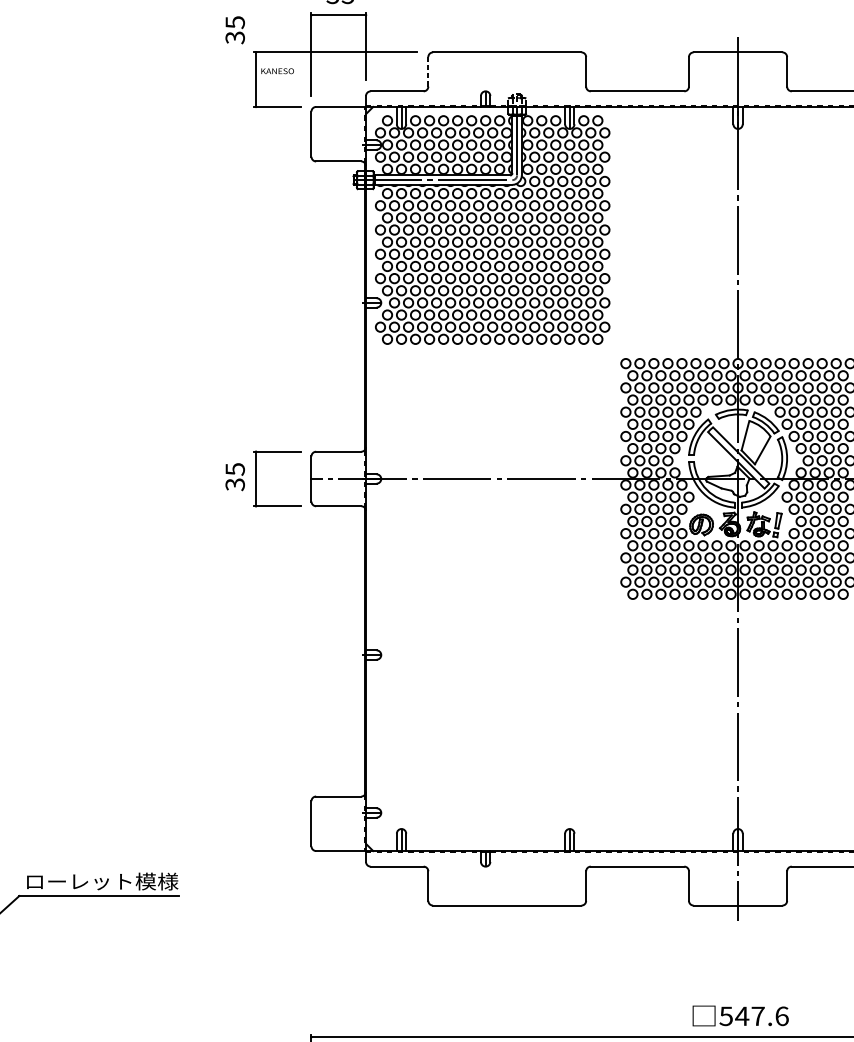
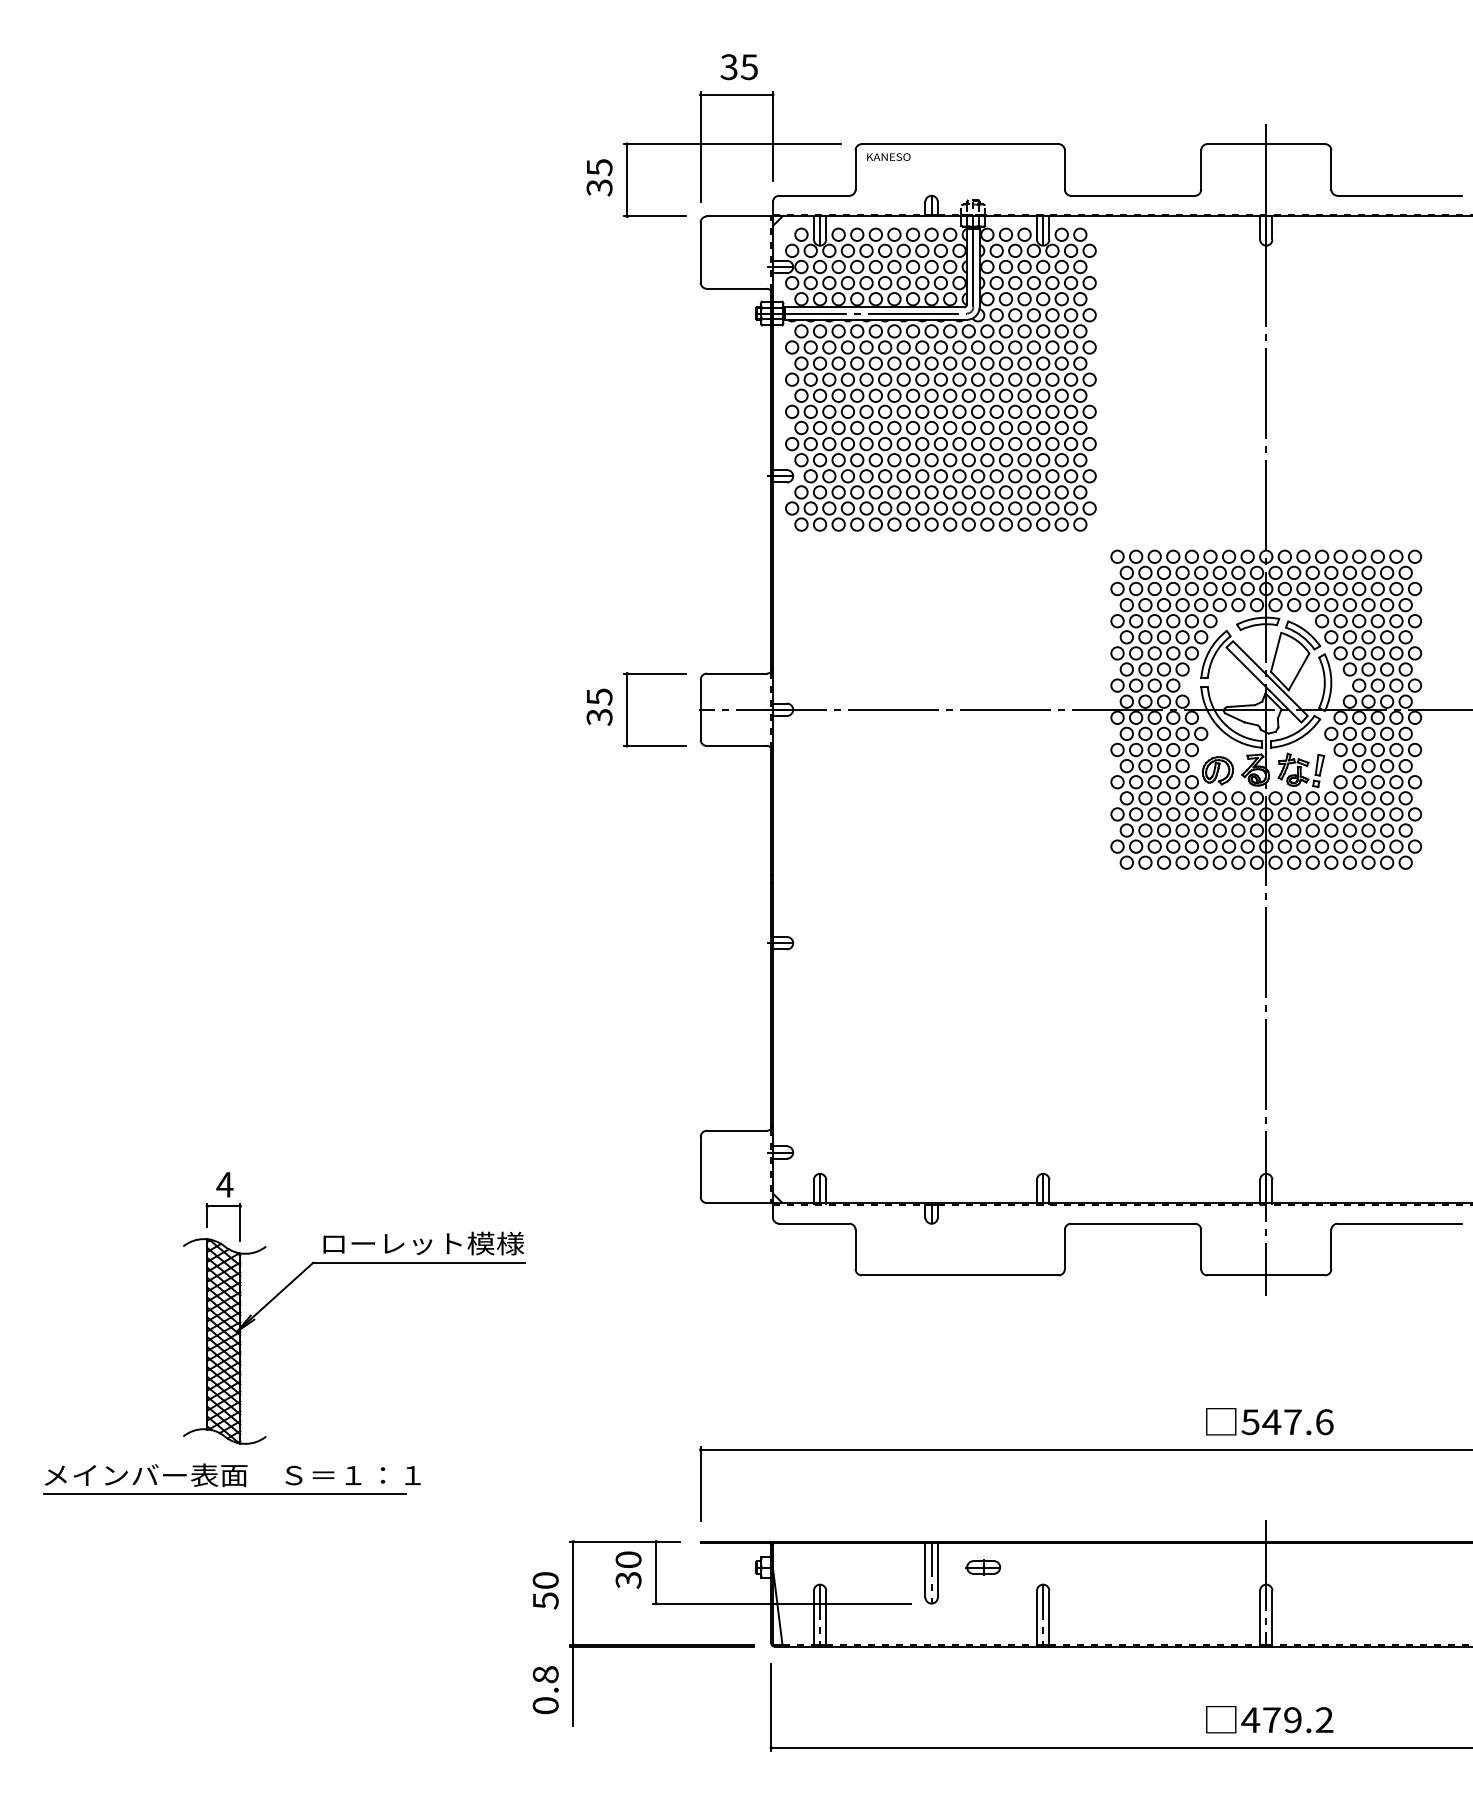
text: (235, 30) -> (599, 177), moved
text: (277, 70) -> (888, 156), moved
line: (428, 71) -> (855, 169), dashed -> solid

